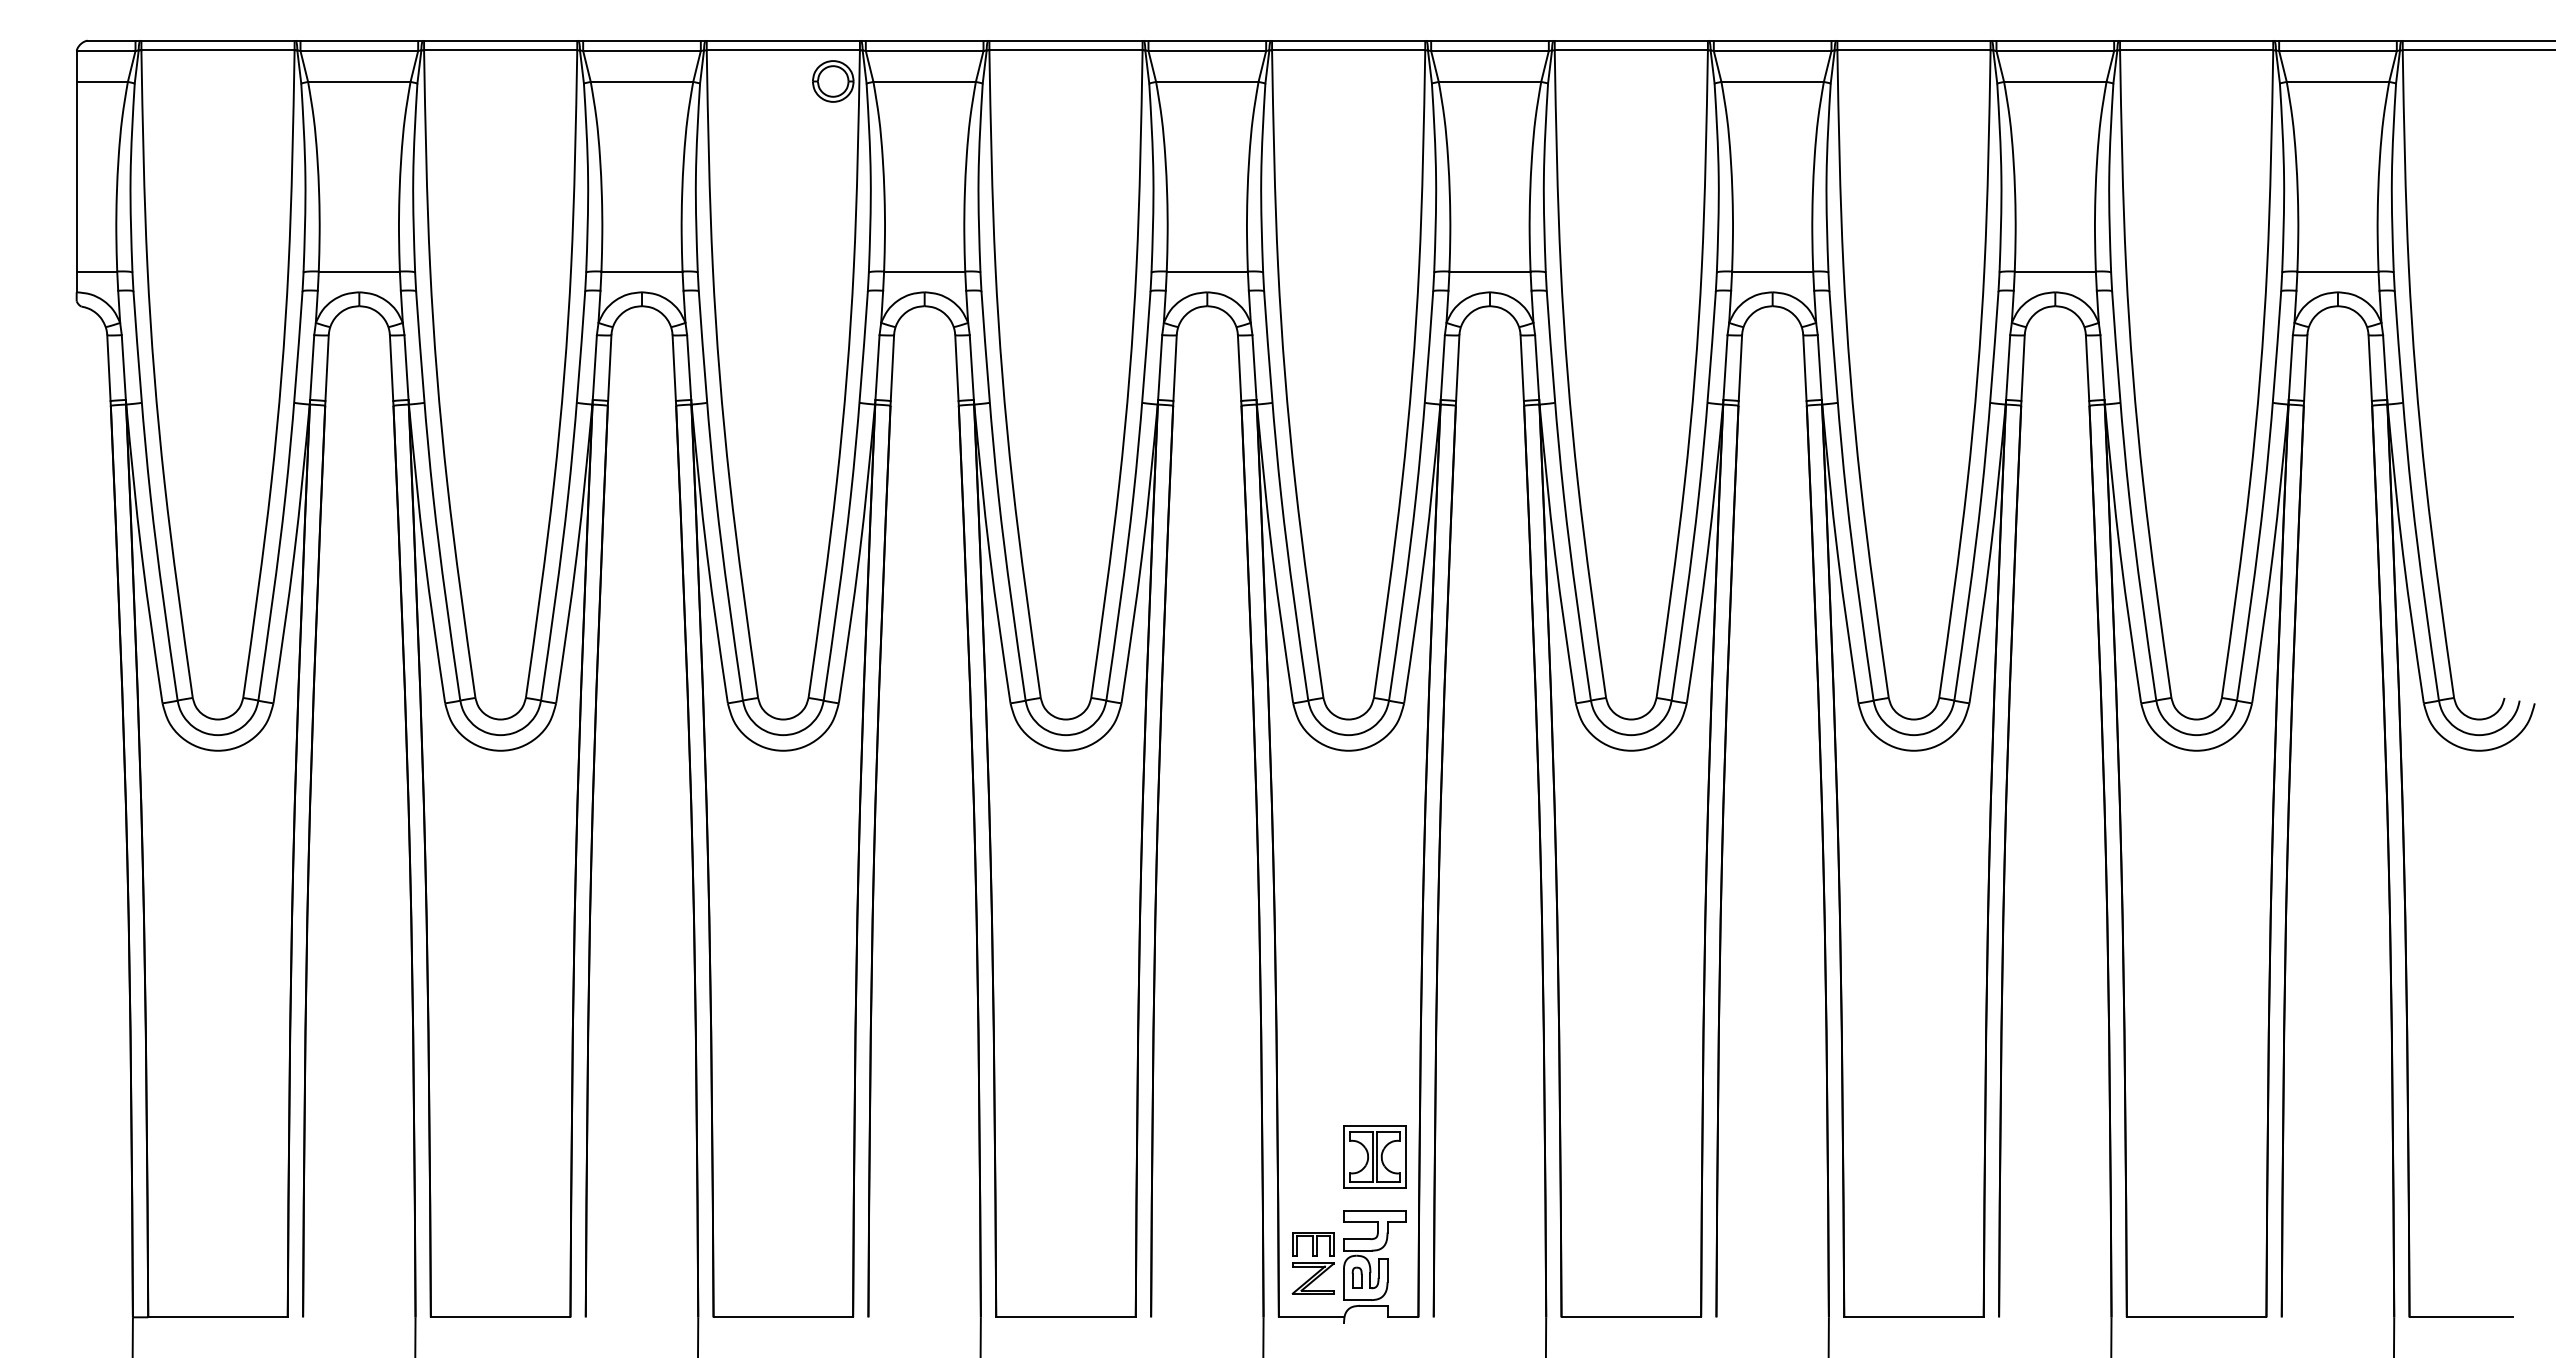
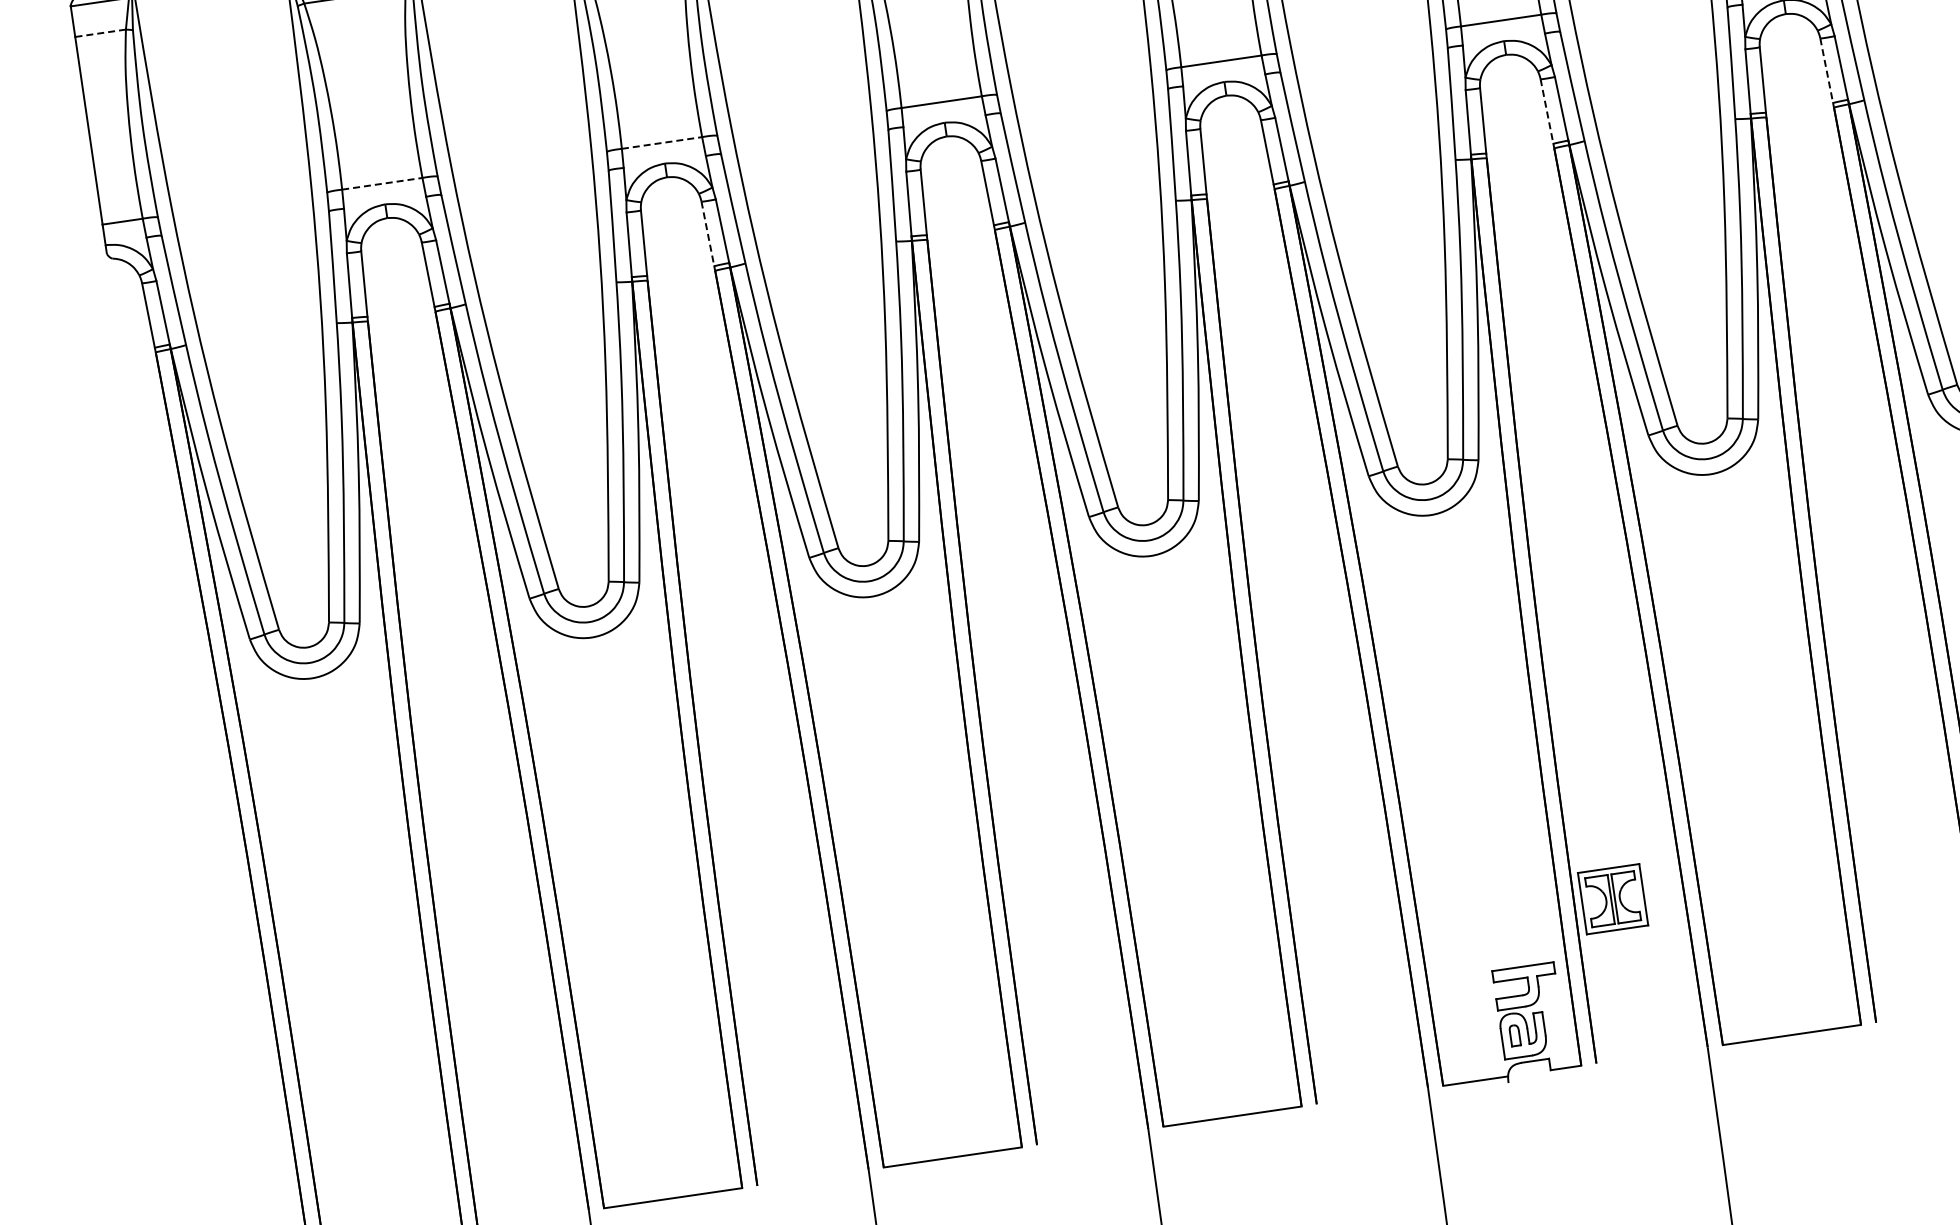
line: (102, 81) -> (100, 32), solid -> dashed
line: (359, 271) -> (382, 183), solid -> dashed
line: (642, 271) -> (662, 142), solid -> dashed
line: (674, 368) -> (708, 234), solid -> dashed
line: (1522, 368) -> (1547, 111), solid -> dashed
line: (1804, 368) -> (1826, 71), solid -> dashed
part: (1374, 1156) -> (1612, 898), moved
part: (1312, 1263) -> (1468, 1027), removed

